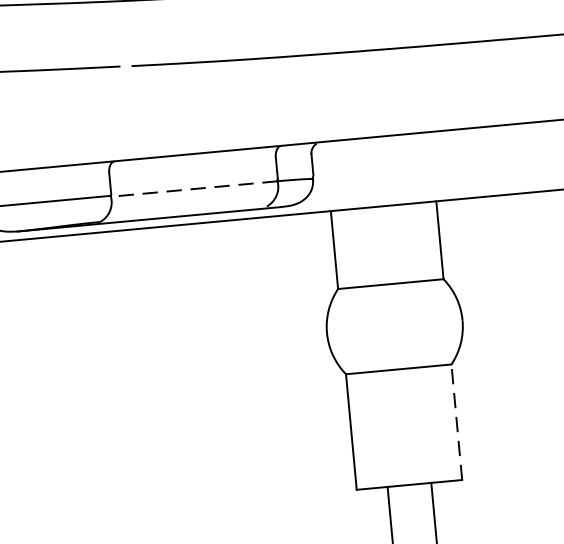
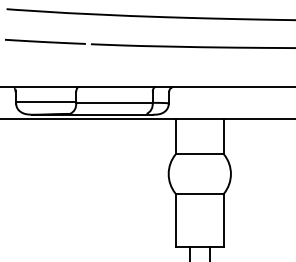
line: (192, 188) -> (113, 102), dashed -> solid
line: (457, 422) -> (224, 220), dashed -> solid

